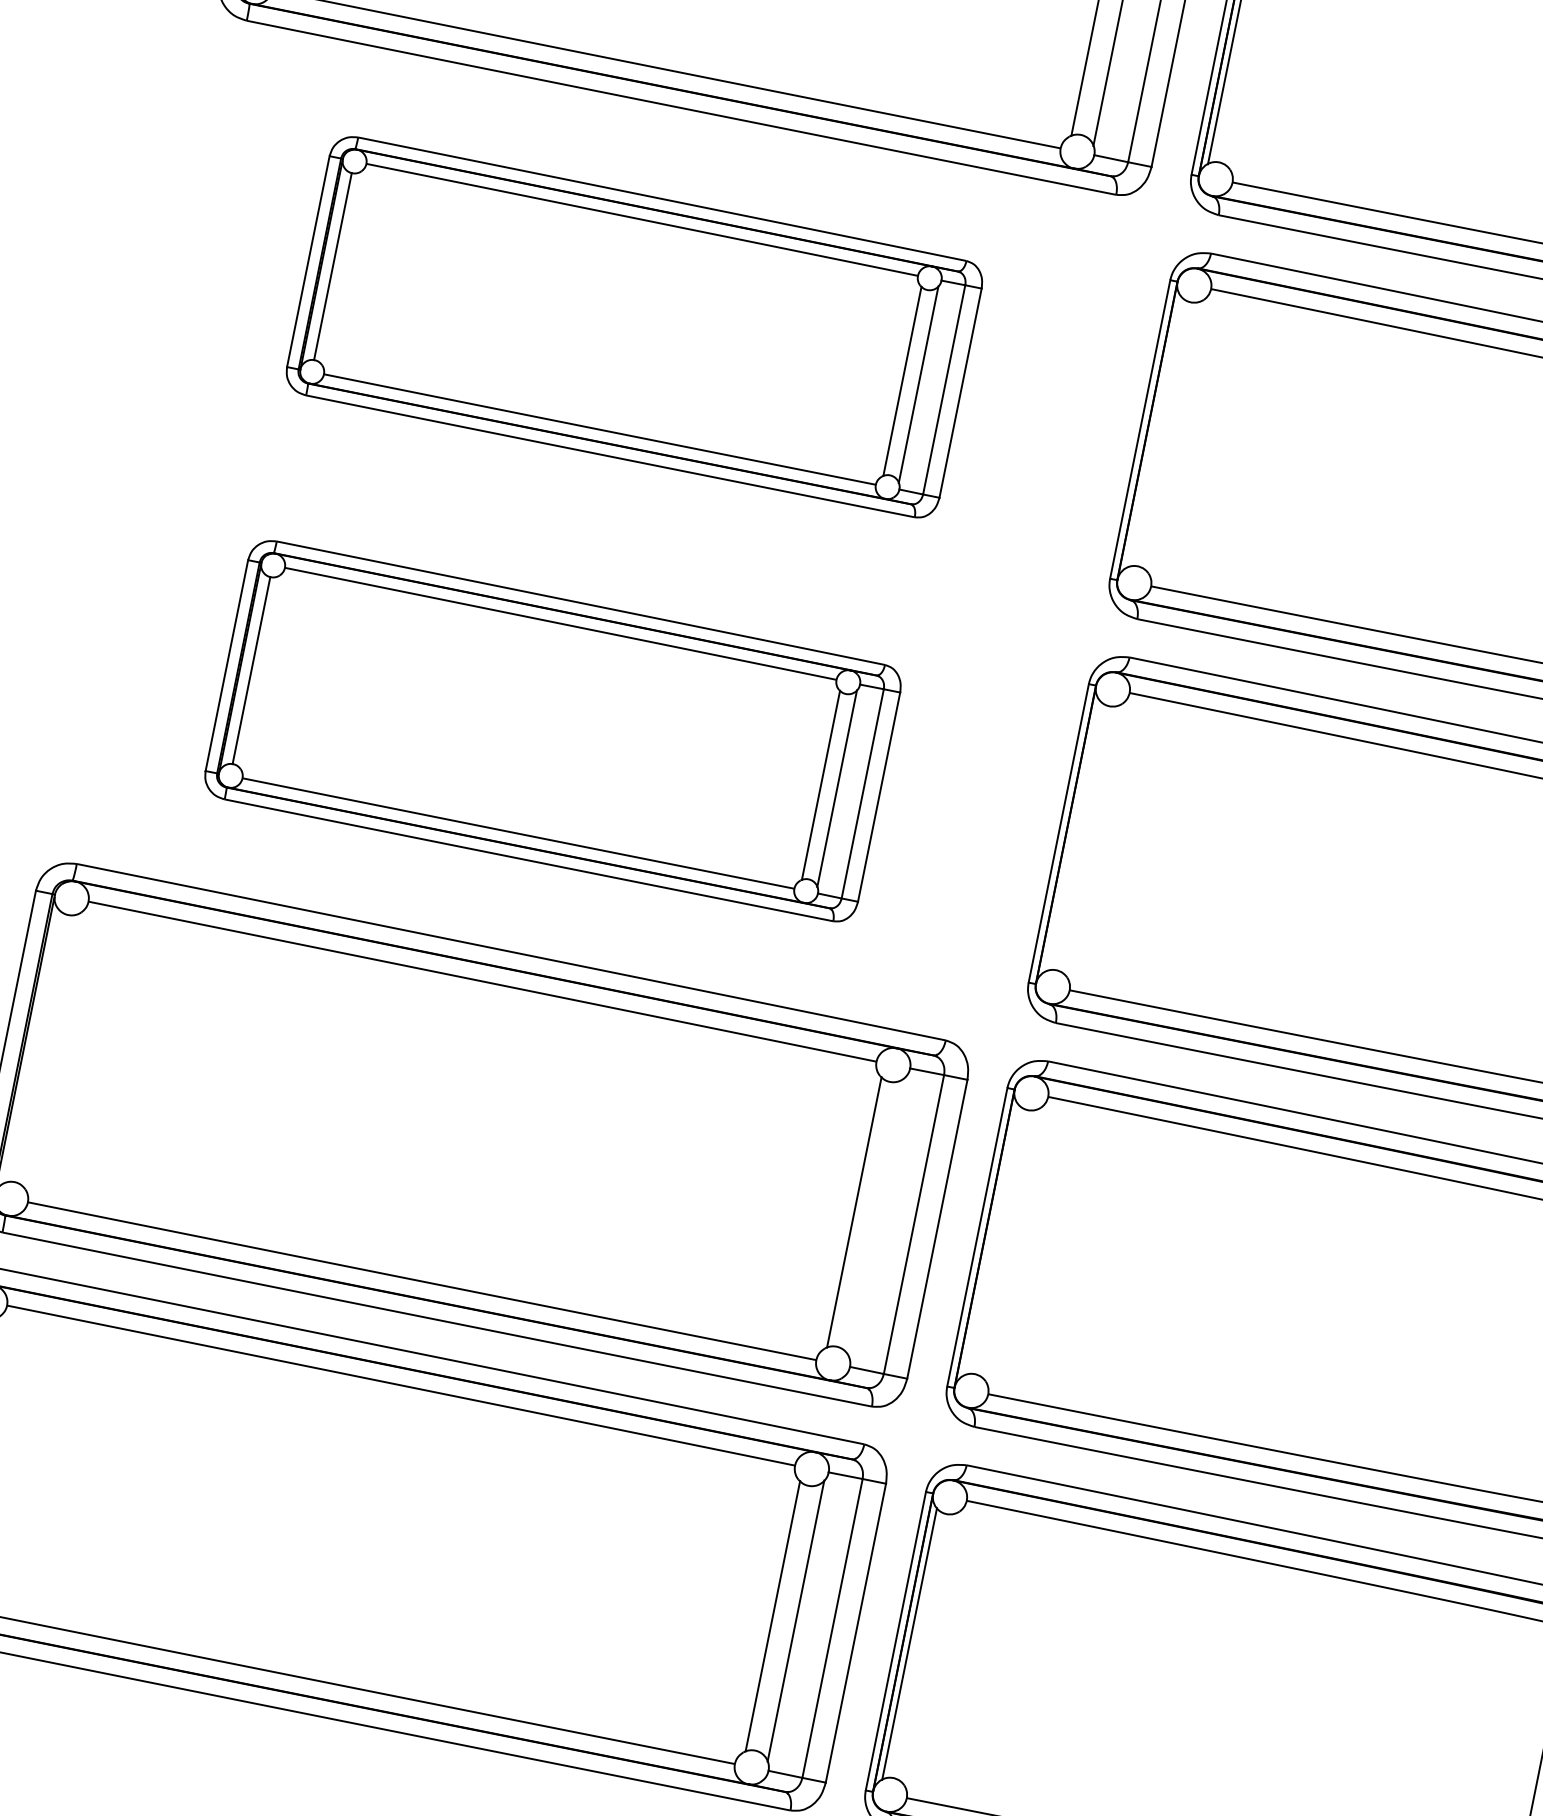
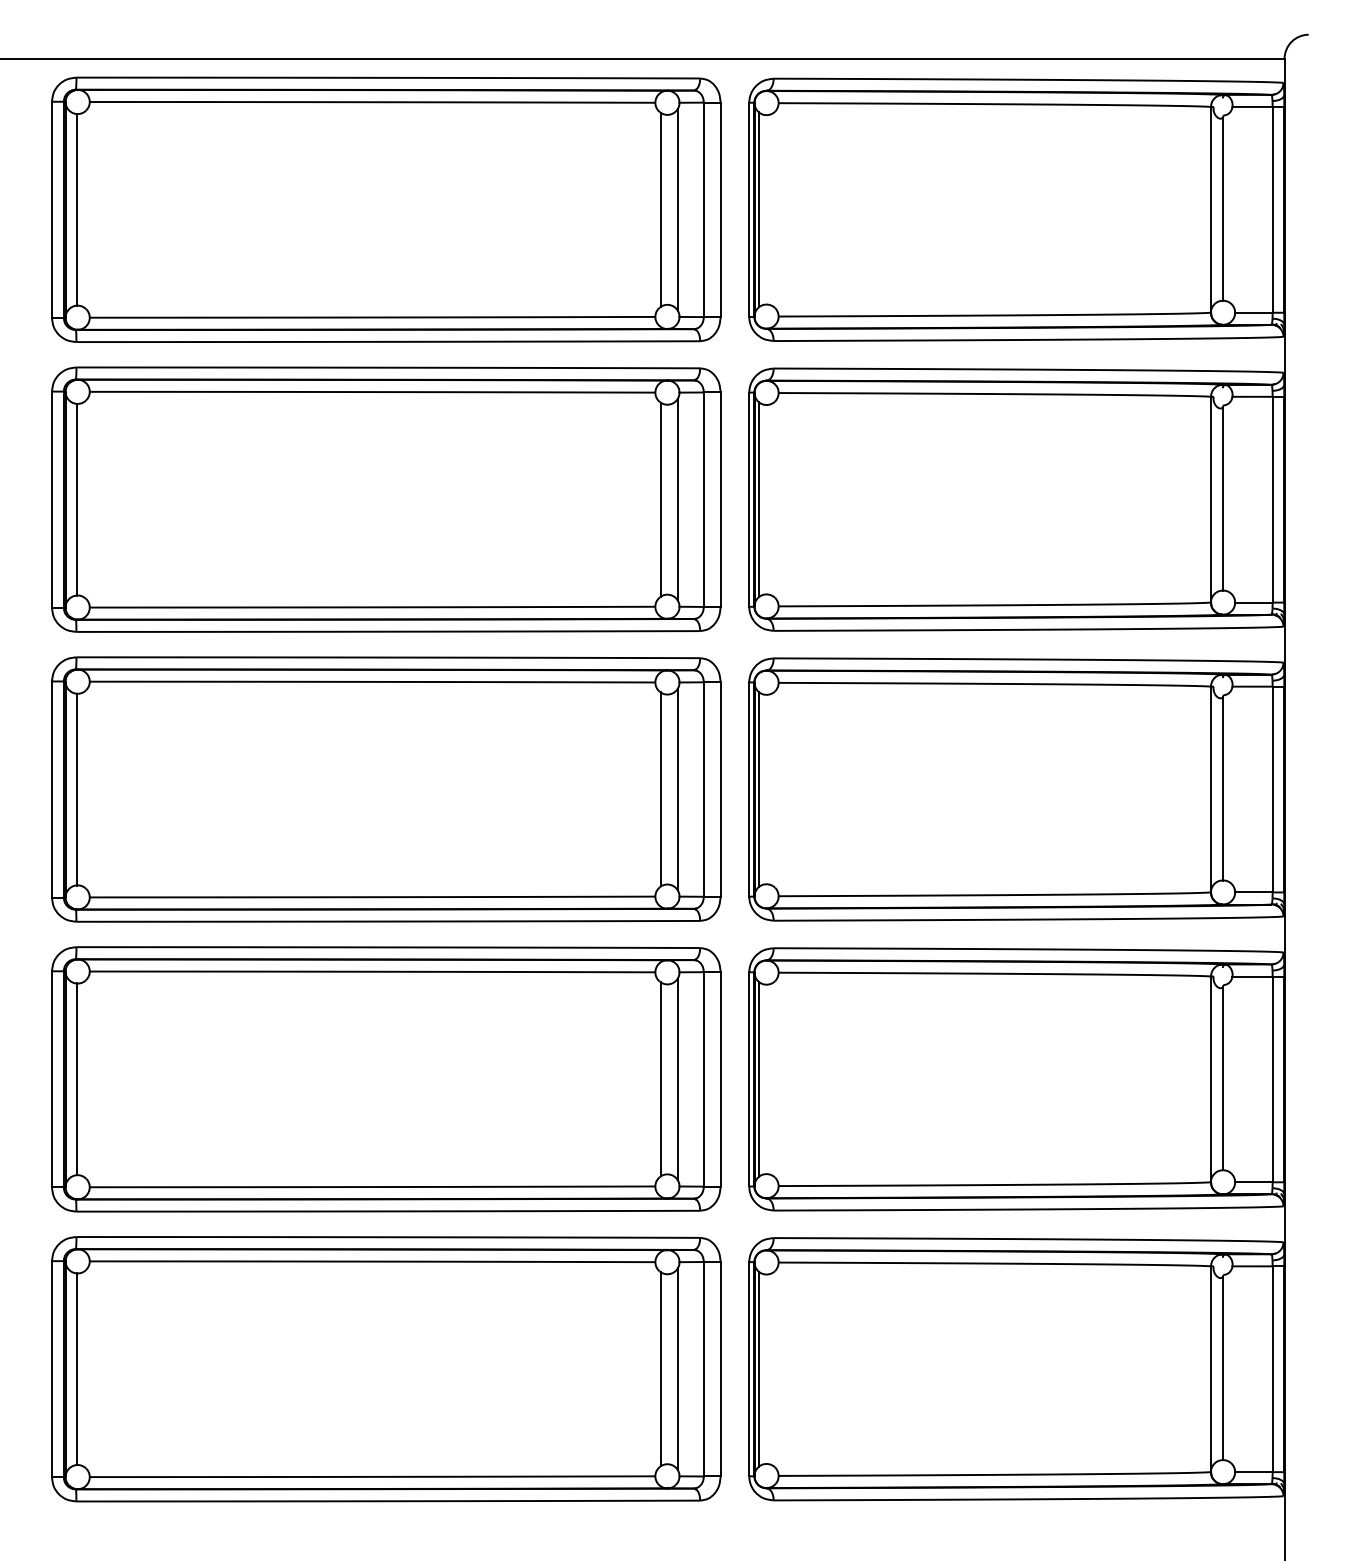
part: (634, 327) -> (386, 499), size x1.43
line: (1154, 432) -> (759, 499), added
part: (553, 731) -> (386, 789), size x1.43
line: (1073, 836) -> (759, 789), added
line: (41, 1048) -> (77, 1079), added
line: (877, 1217) -> (677, 1079), added
line: (991, 1238) -> (759, 1078), added

